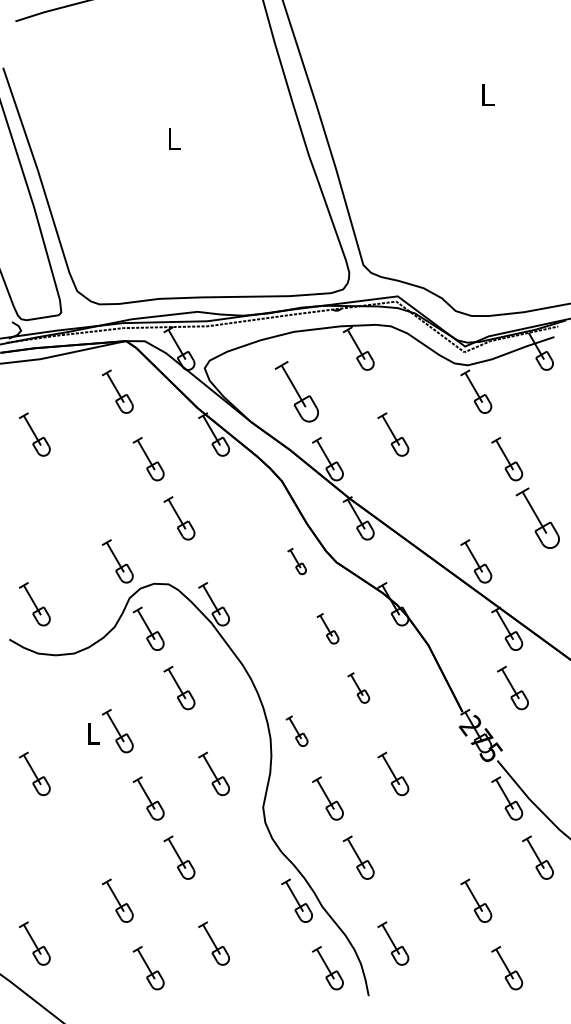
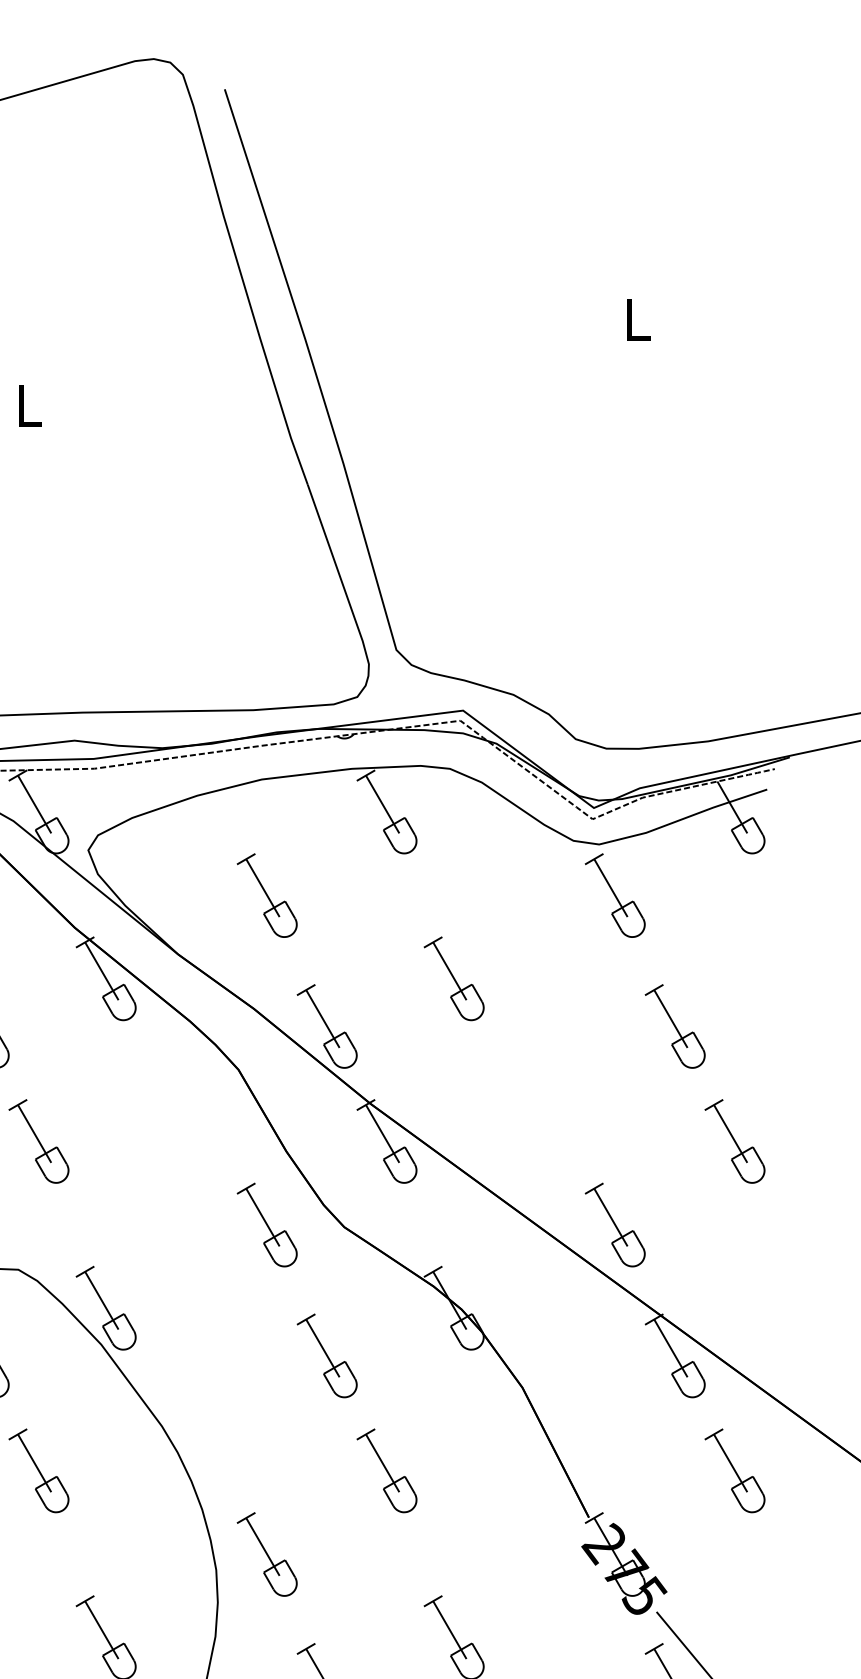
part: (296, 391) -> (266, 895), size x0.71
part: (537, 518) -> (734, 1141), size x0.71
part: (296, 561) -> (266, 1225), size x1.67
part: (327, 628) -> (326, 1355), size x1.43
part: (358, 687) -> (386, 1469), size x1.43
part: (512, 688) -> (734, 1471), moved
part: (296, 731) -> (266, 1555), size x1.43

